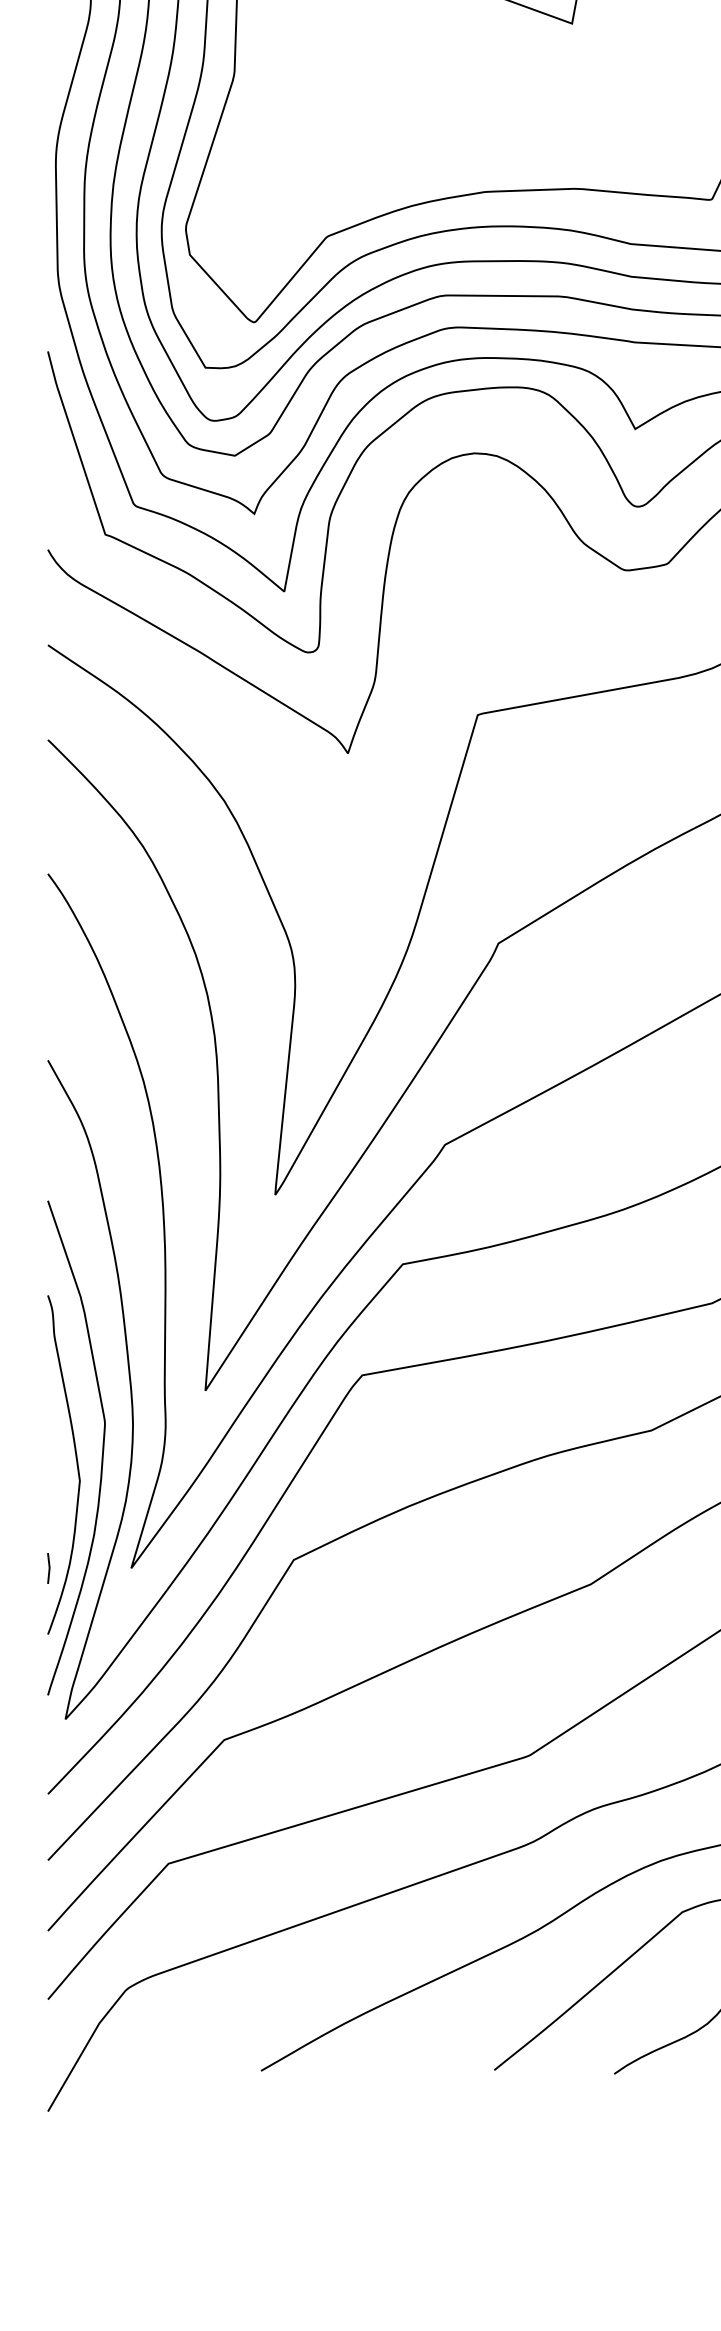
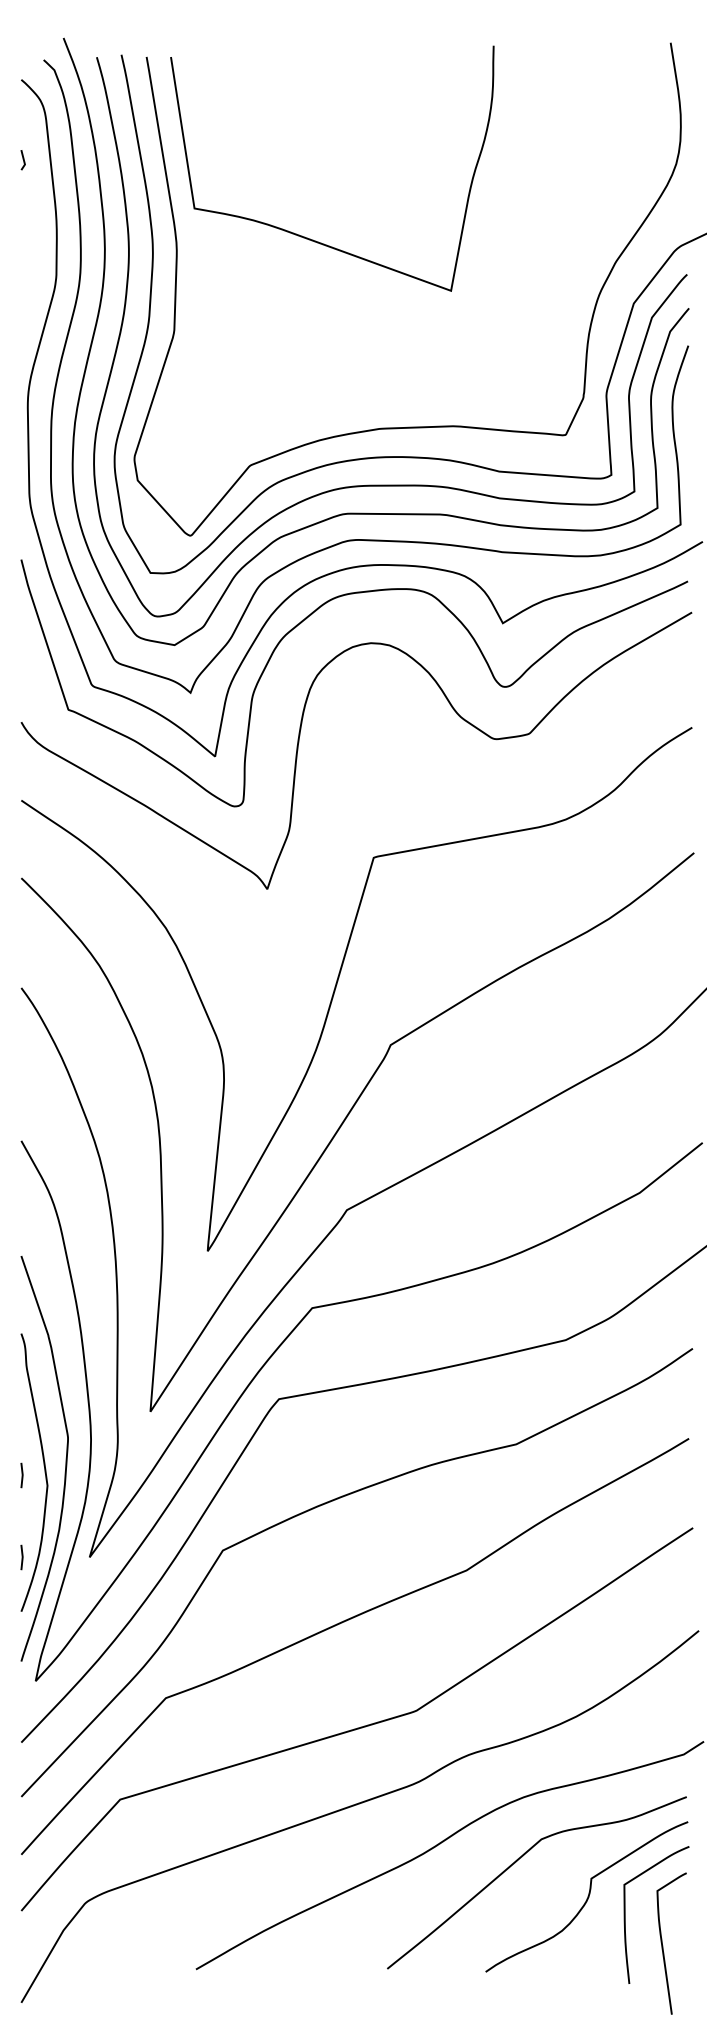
line: (48, 1468) -> (21, 1475), added

